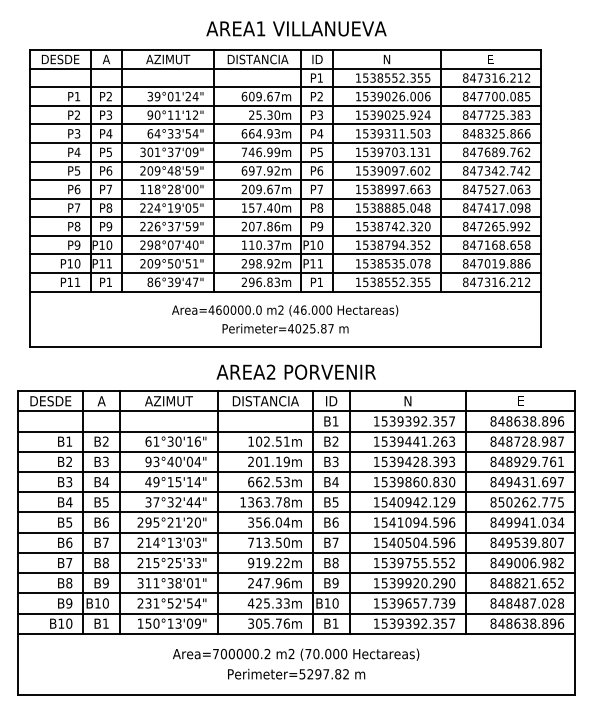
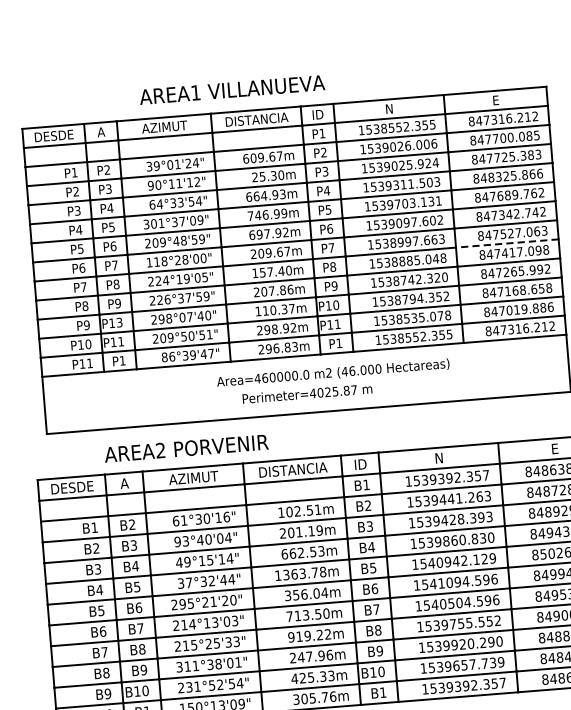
text: (296, 28) -> (232, 89), moved
line: (490, 198) -> (507, 243), solid -> dashed
text: (109, 244) -> (119, 321), P10 -> P13
text: (285, 310) -> (333, 372), moved
text: (295, 371) -> (185, 447), moved

